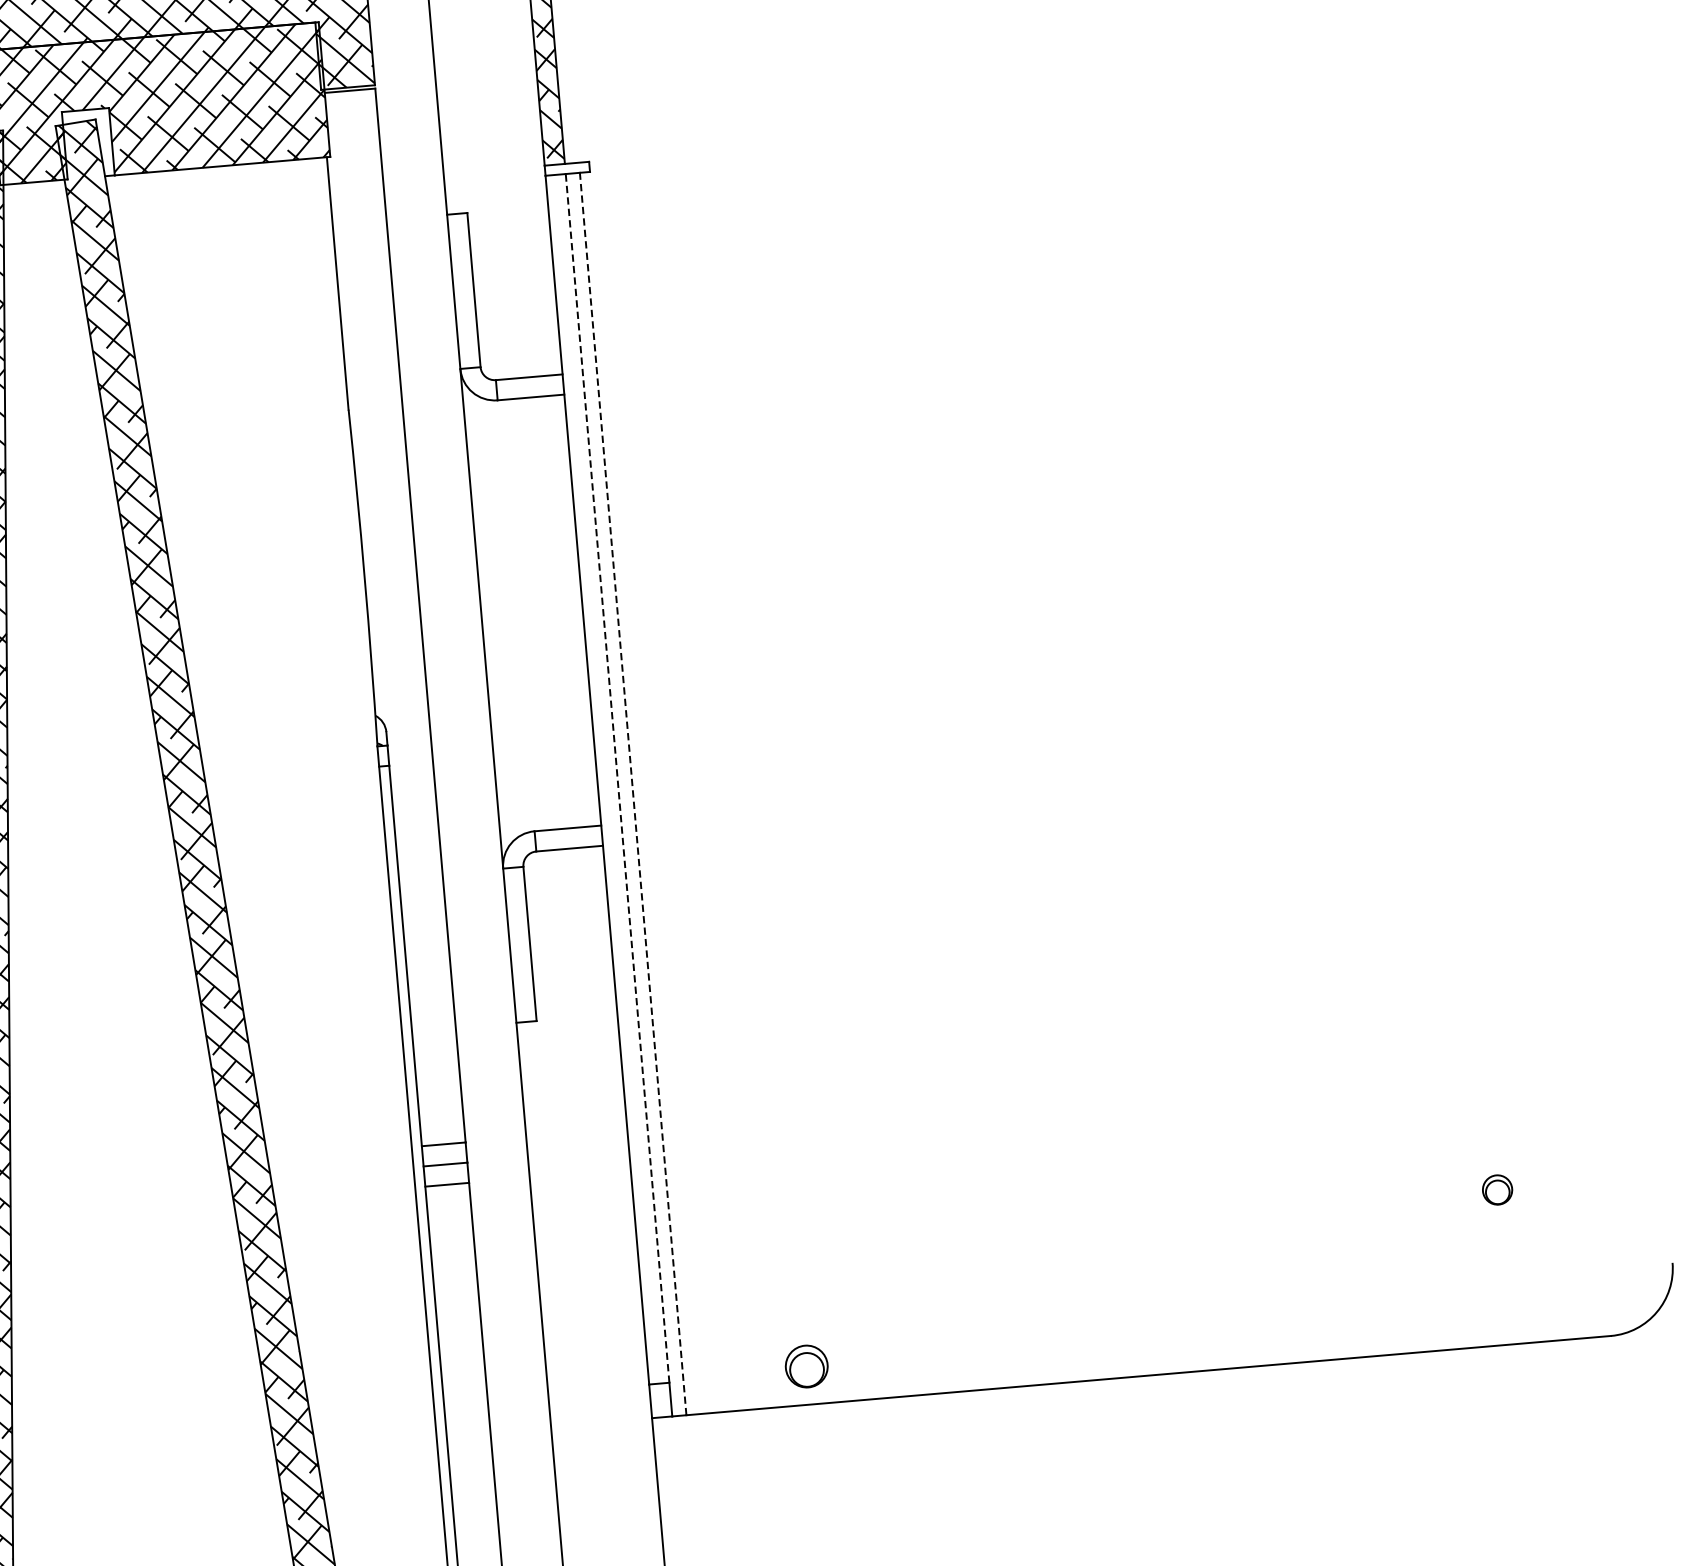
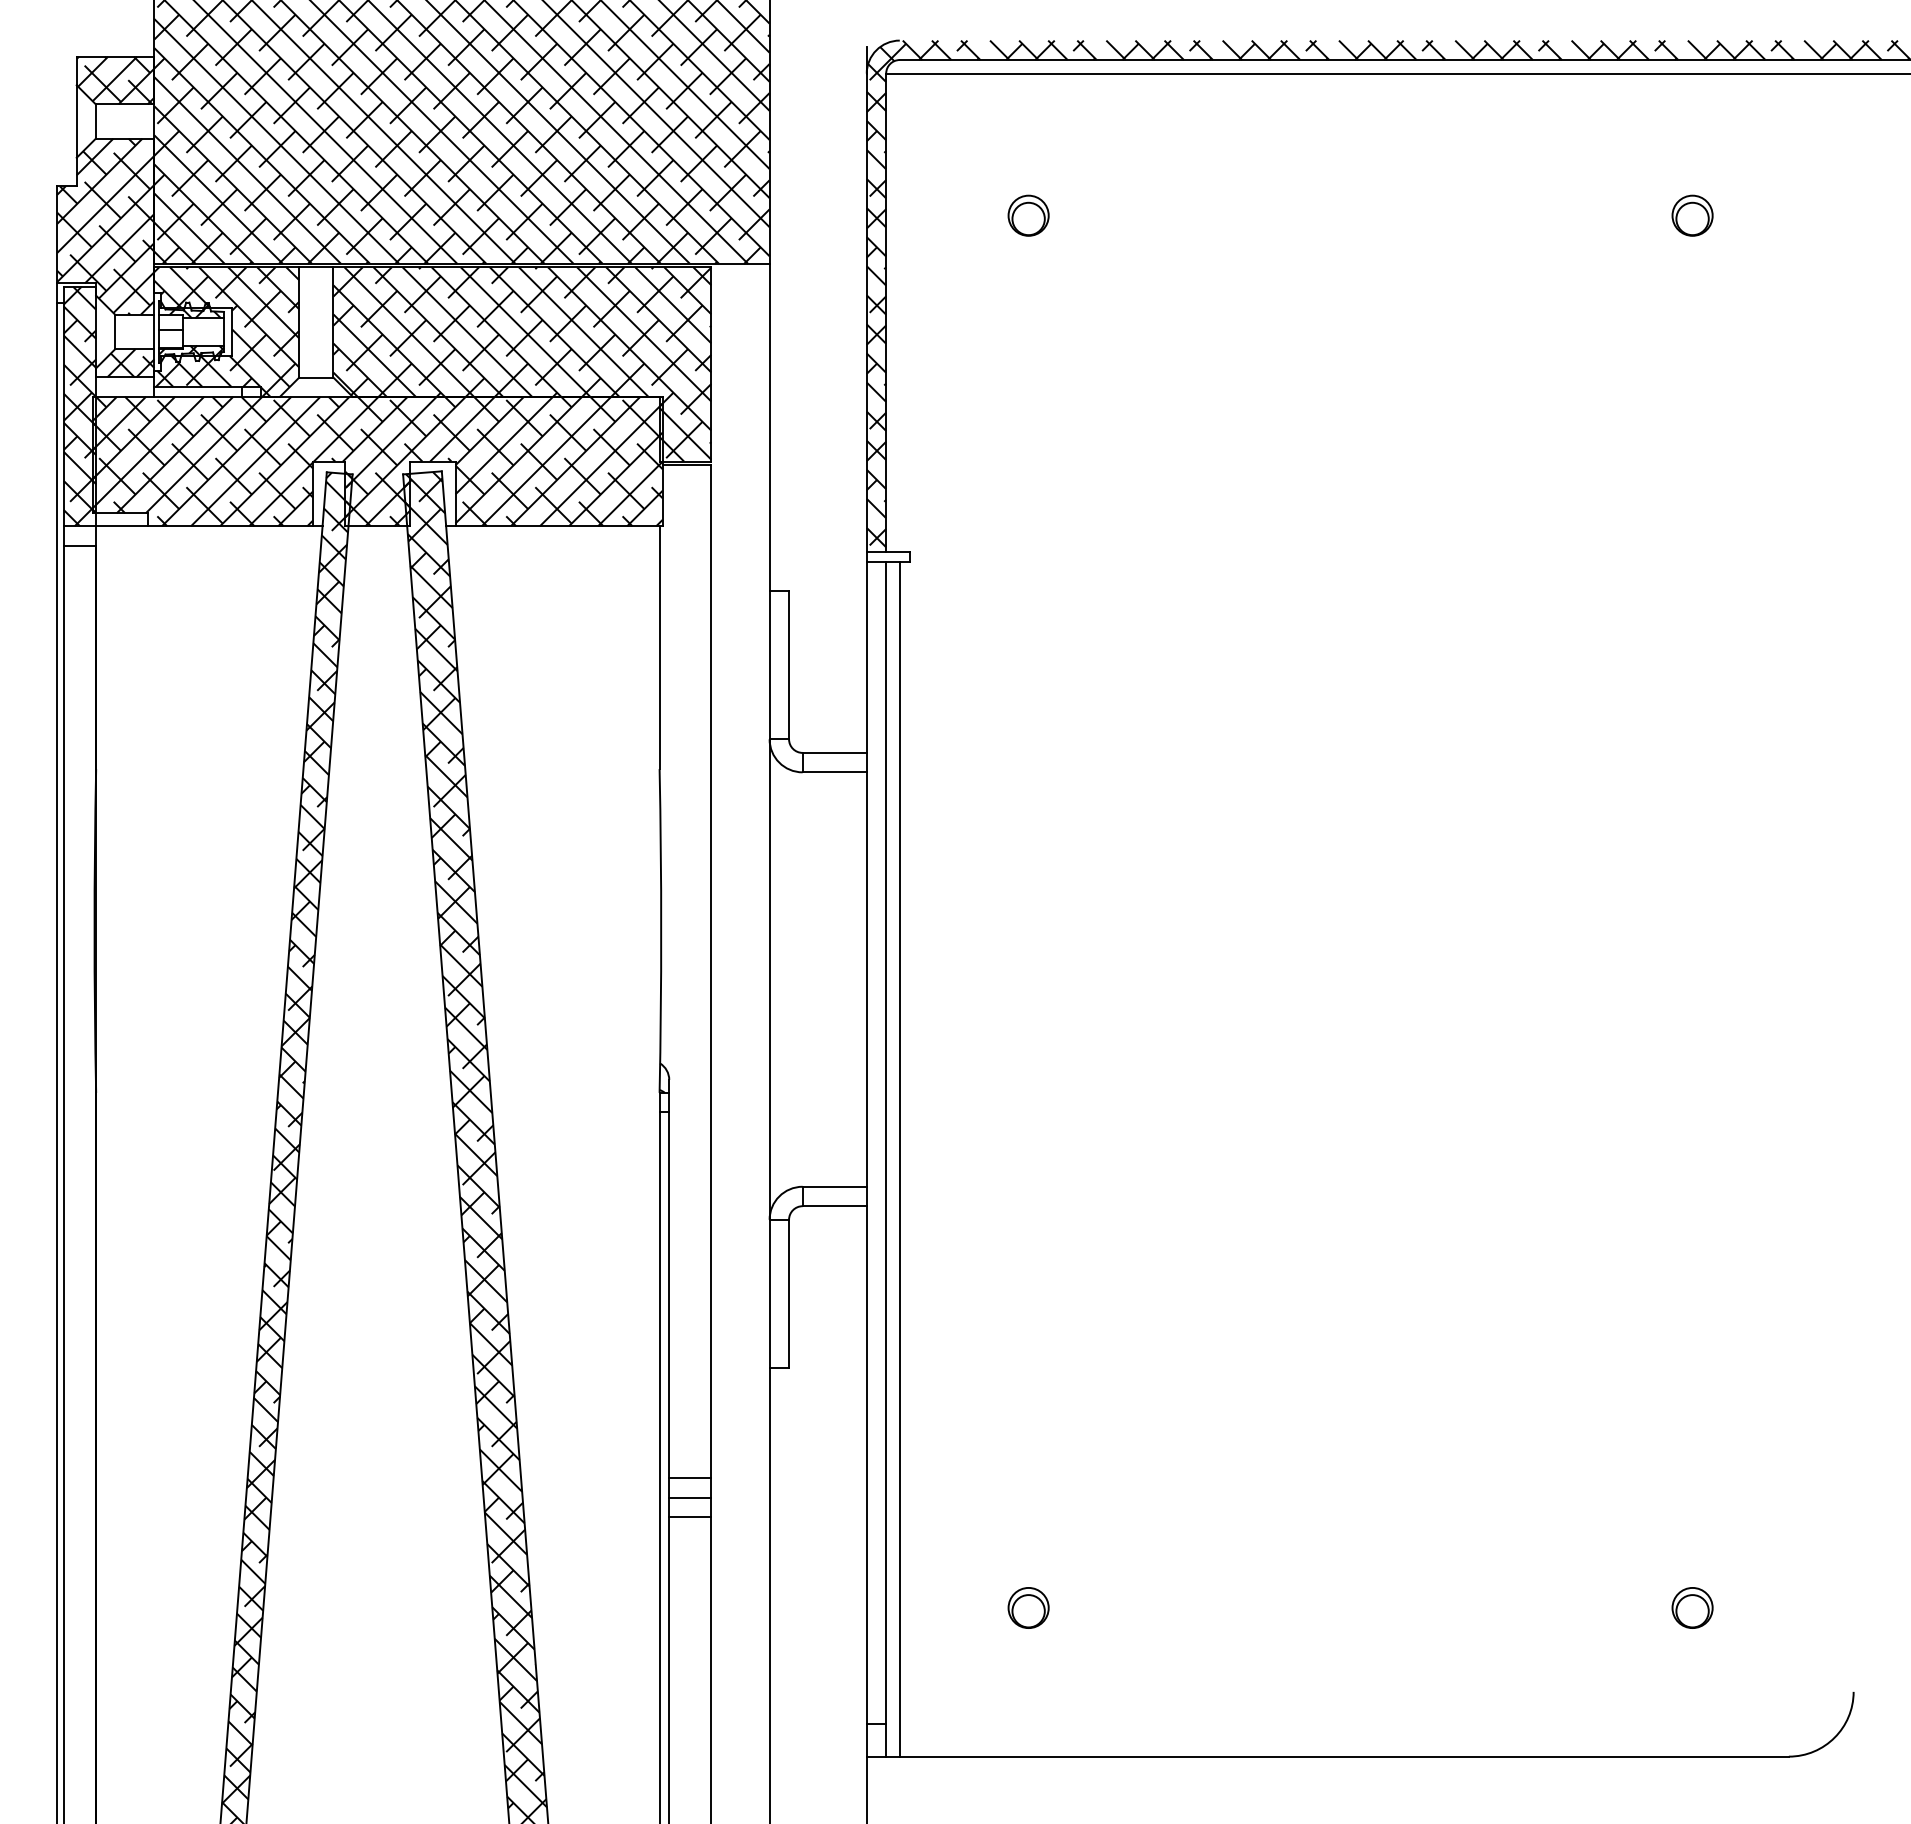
line: (617, 777) -> (886, 1142), dashed -> solid
line: (632, 793) -> (899, 1158), dashed -> solid
part: (1497, 1189) -> (1692, 1607), size x1.43
part: (806, 1366) -> (1028, 1607), moved

